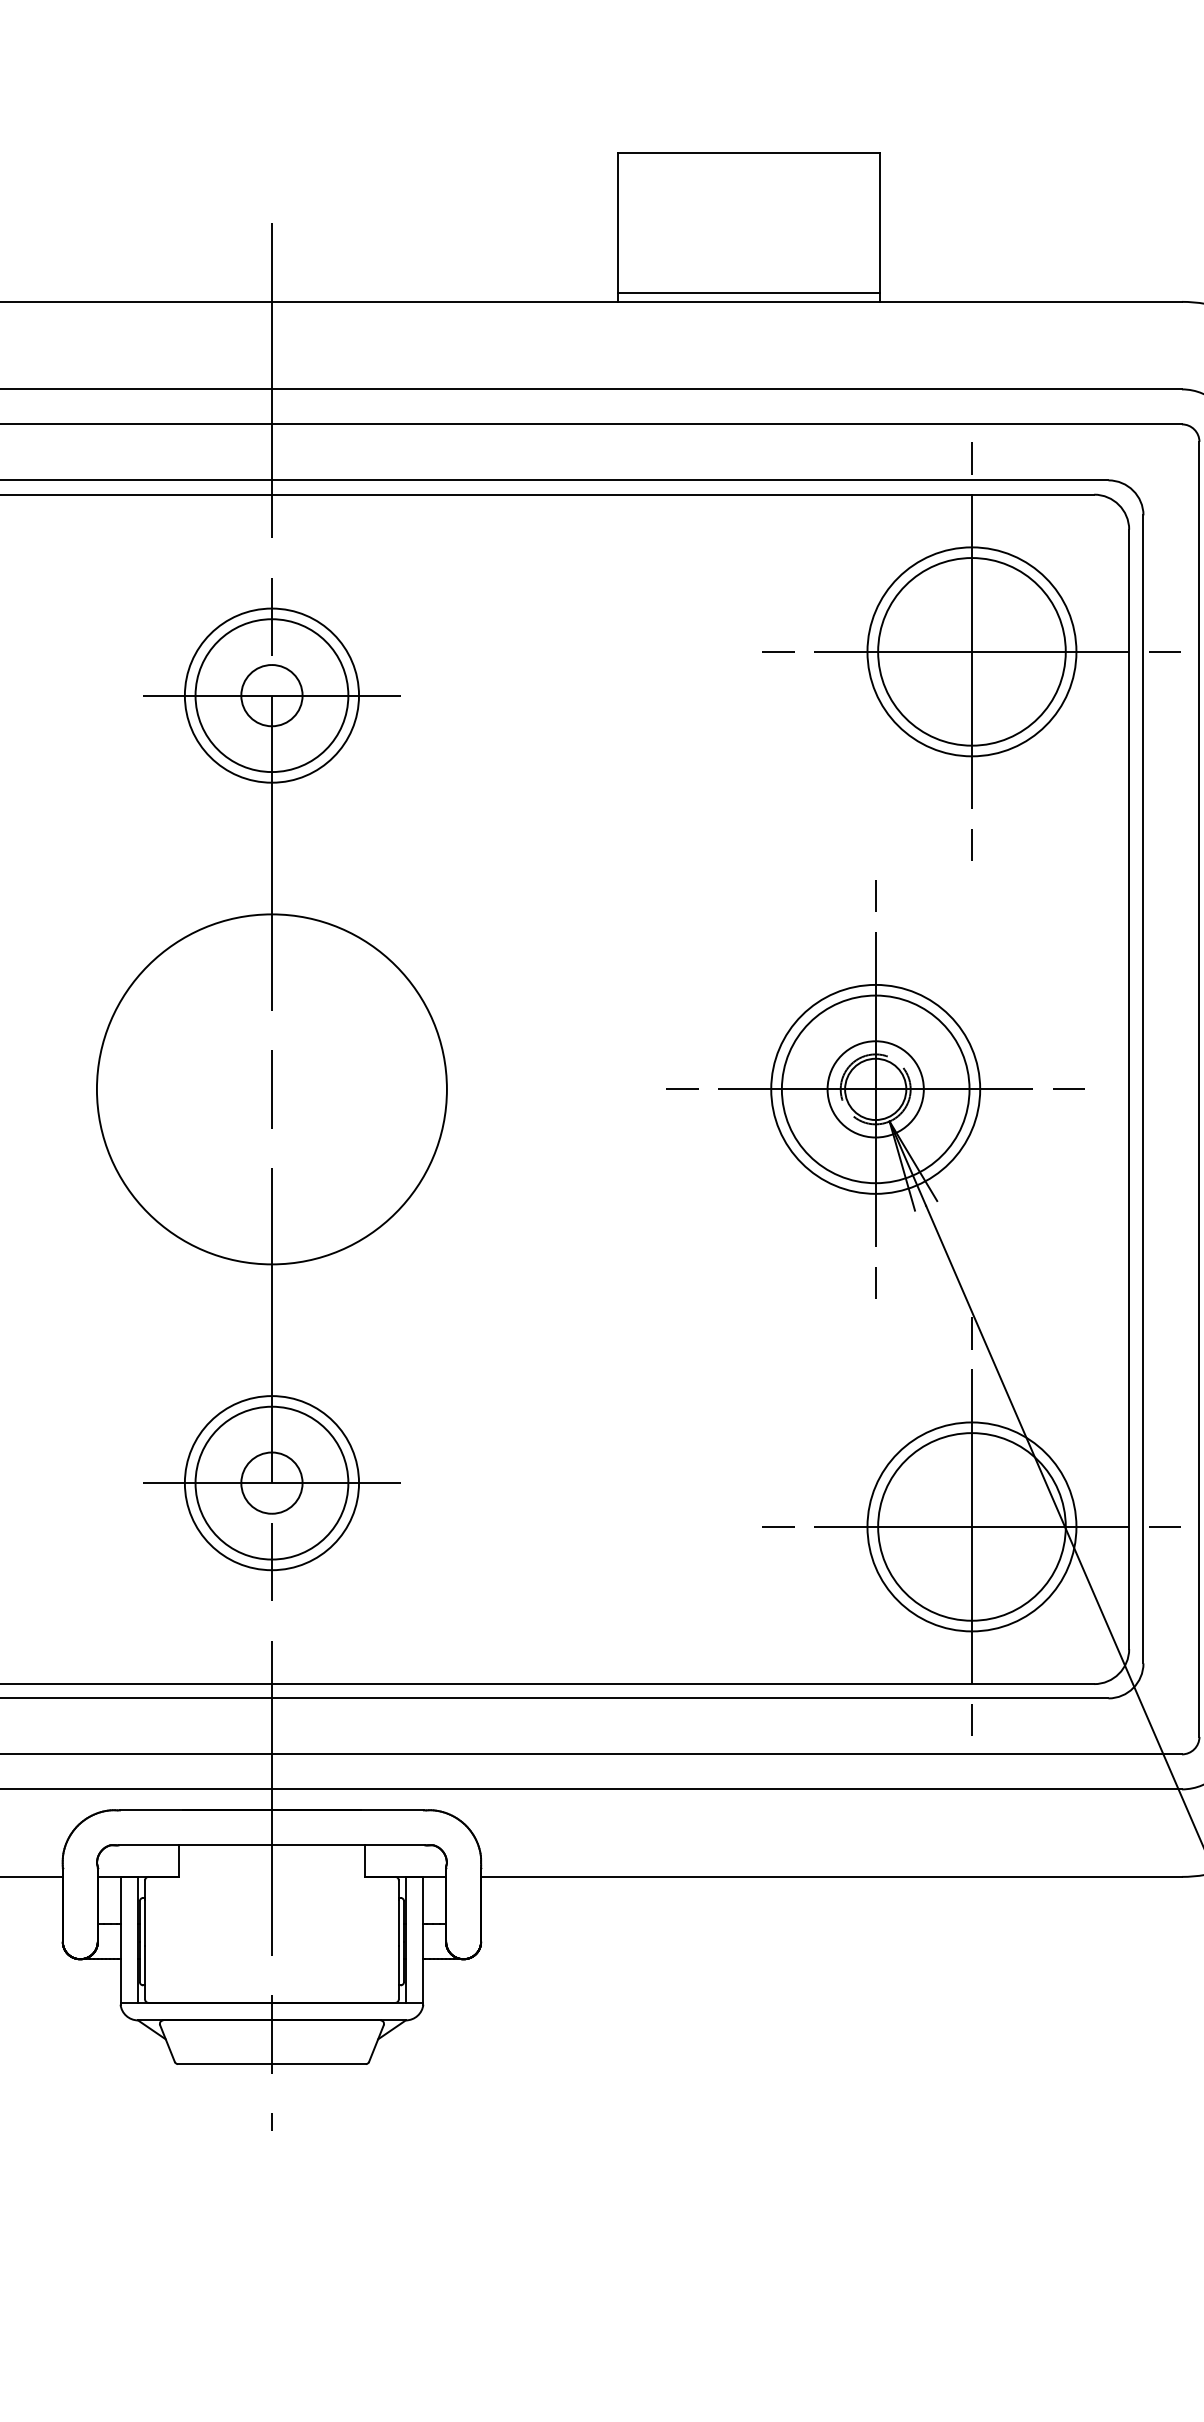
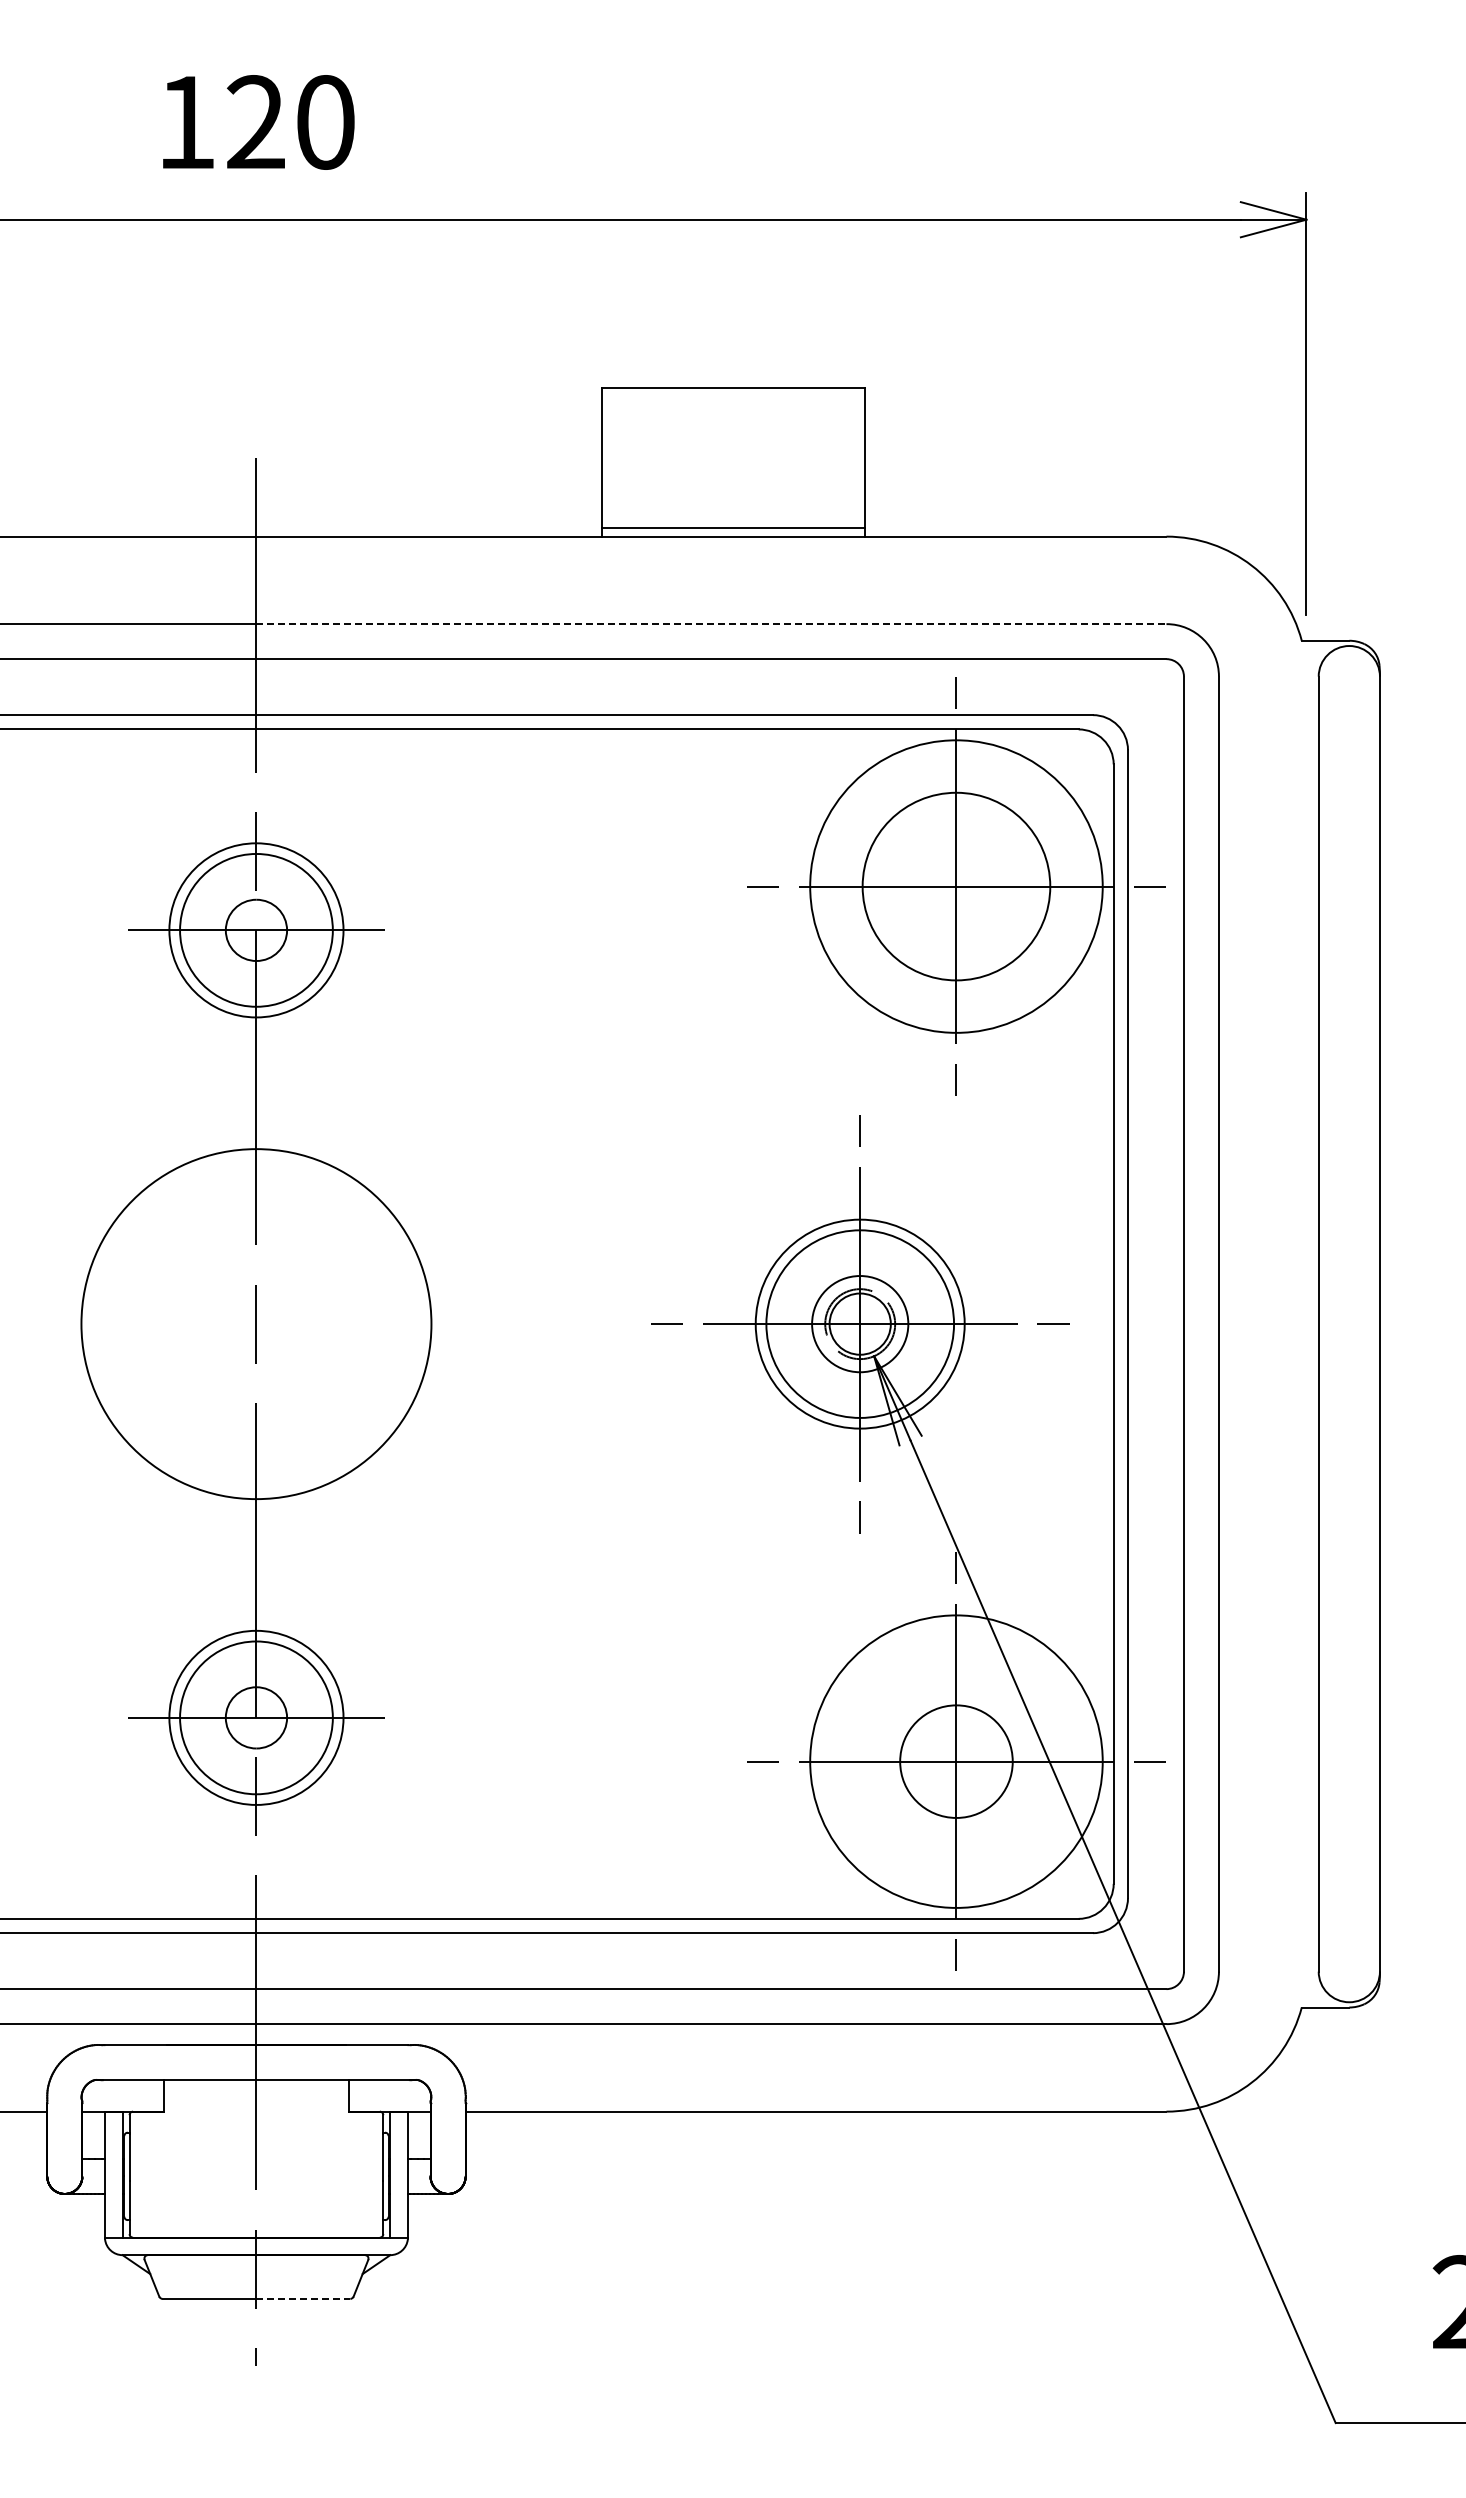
line: (727, 389) -> (711, 624), solid -> dashed
circle: (971, 651) -> (955, 886), size x1.4
circle: (971, 1526) -> (955, 1761), size x1.4
circle: (972, 1526) -> (956, 1761), size x0.6
line: (319, 2063) -> (303, 2298), solid -> dashed

